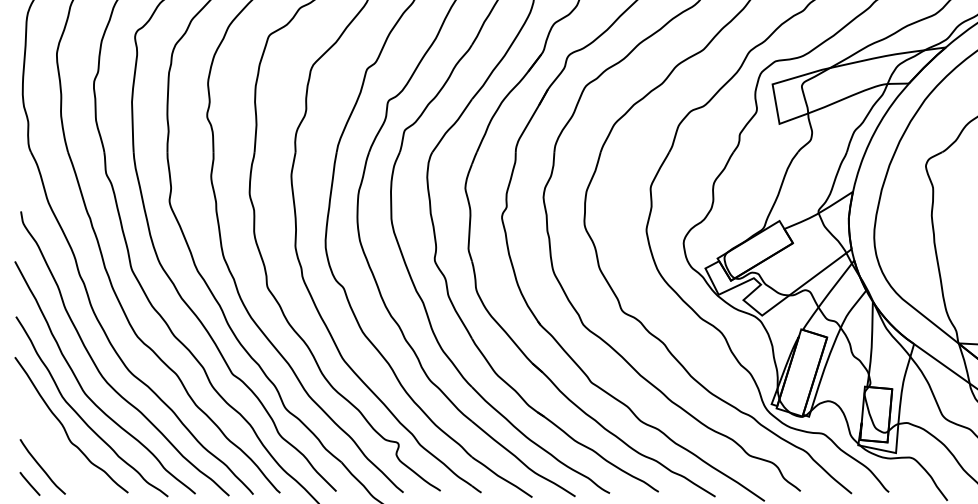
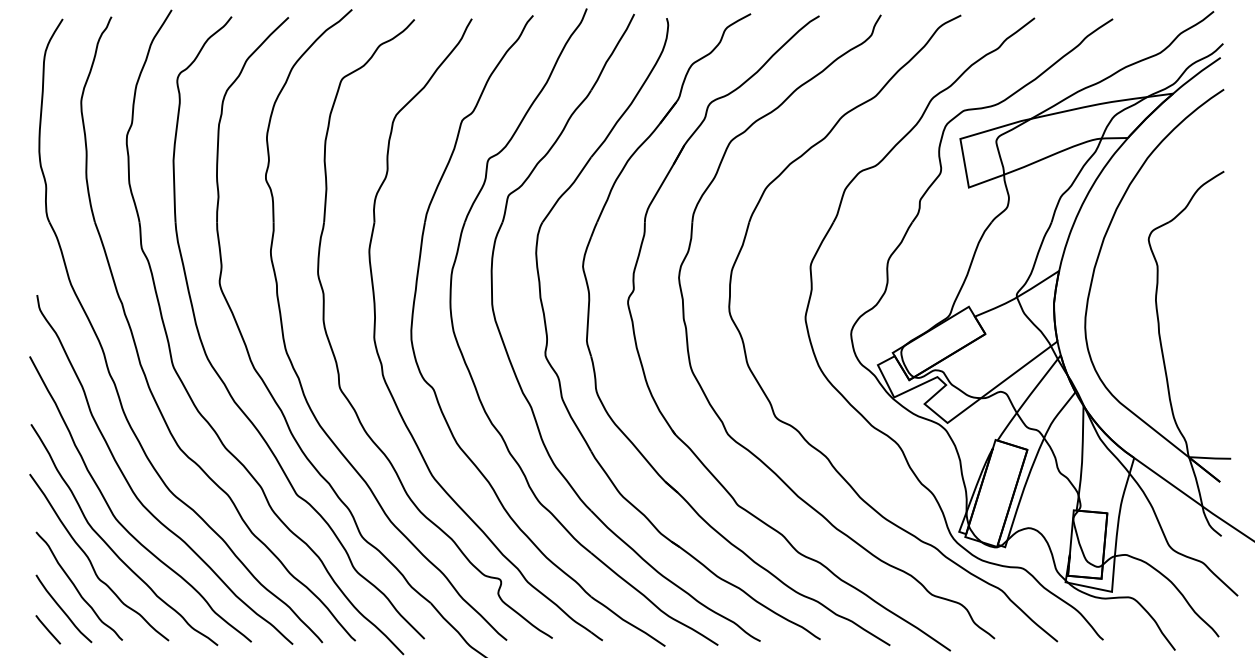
curve: (53, 448) -> (76, 586), added

